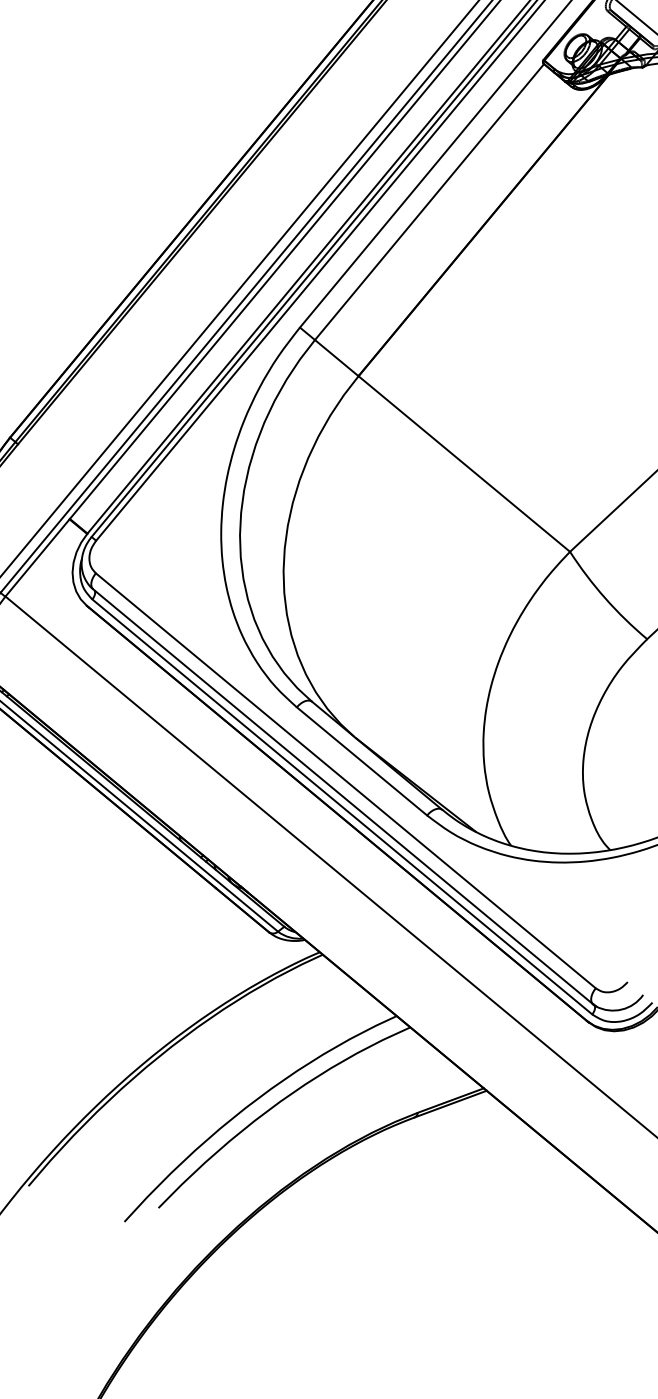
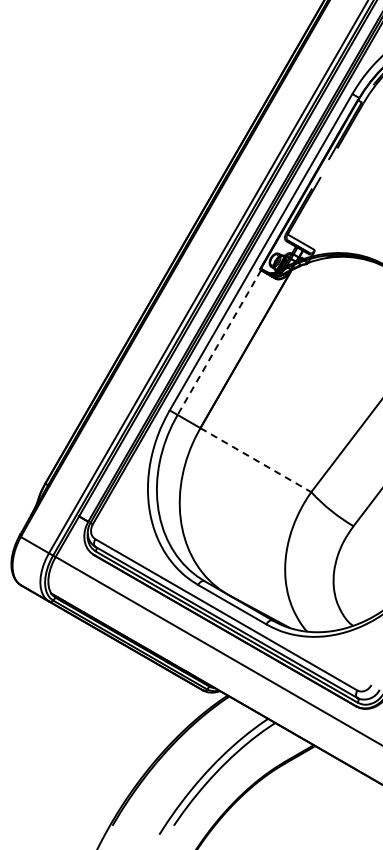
line: (429, 203) -> (219, 343), solid -> dashed
line: (463, 464) -> (255, 460), solid -> dashed

